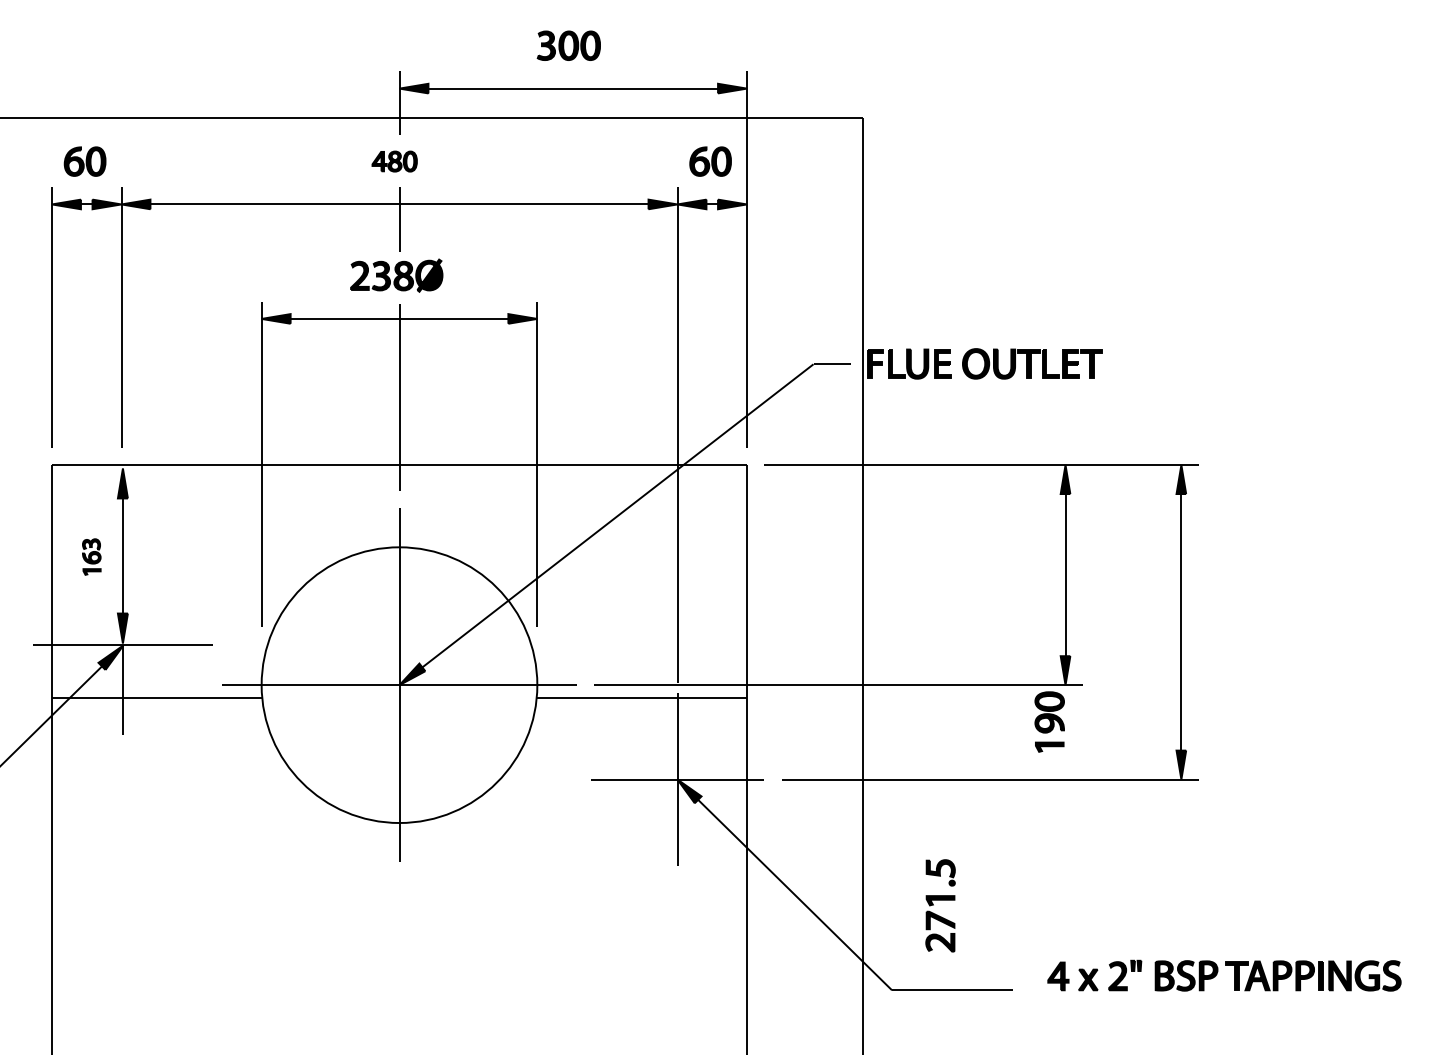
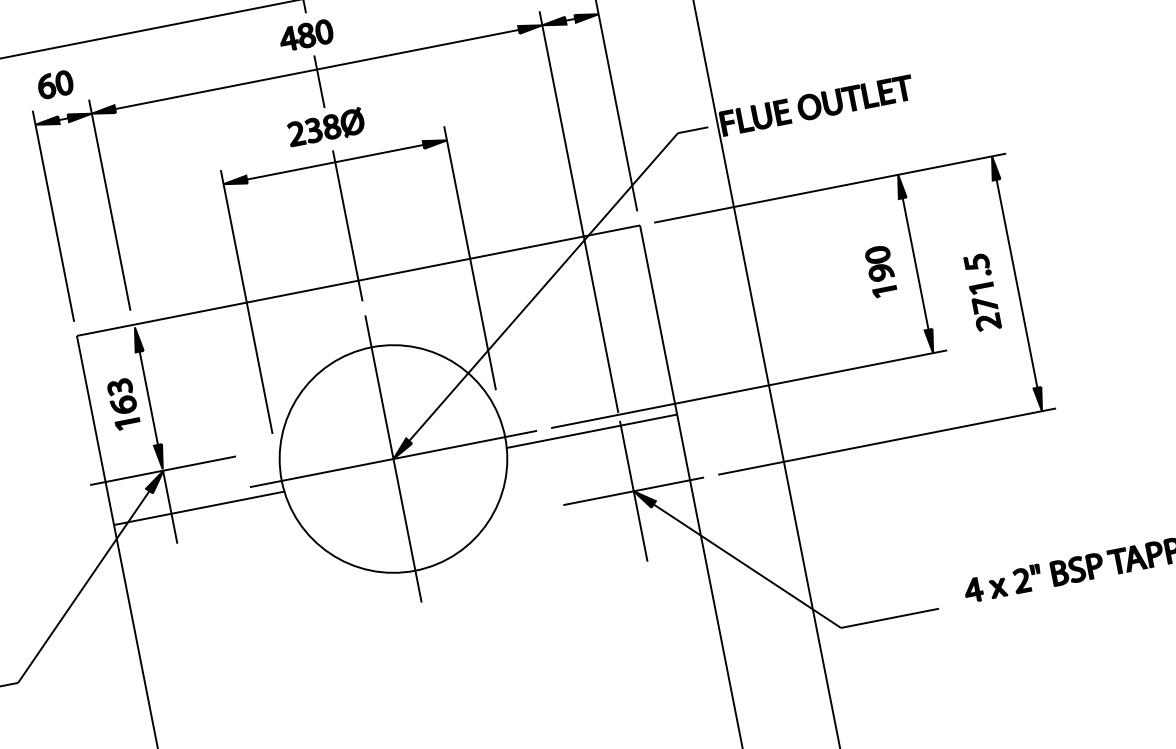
part: (394, 161) -> (306, 35), size x1.43
part: (91, 556) -> (123, 403), size x1.67
part: (1049, 721) -> (880, 271), moved
part: (940, 905) -> (982, 292), moved

